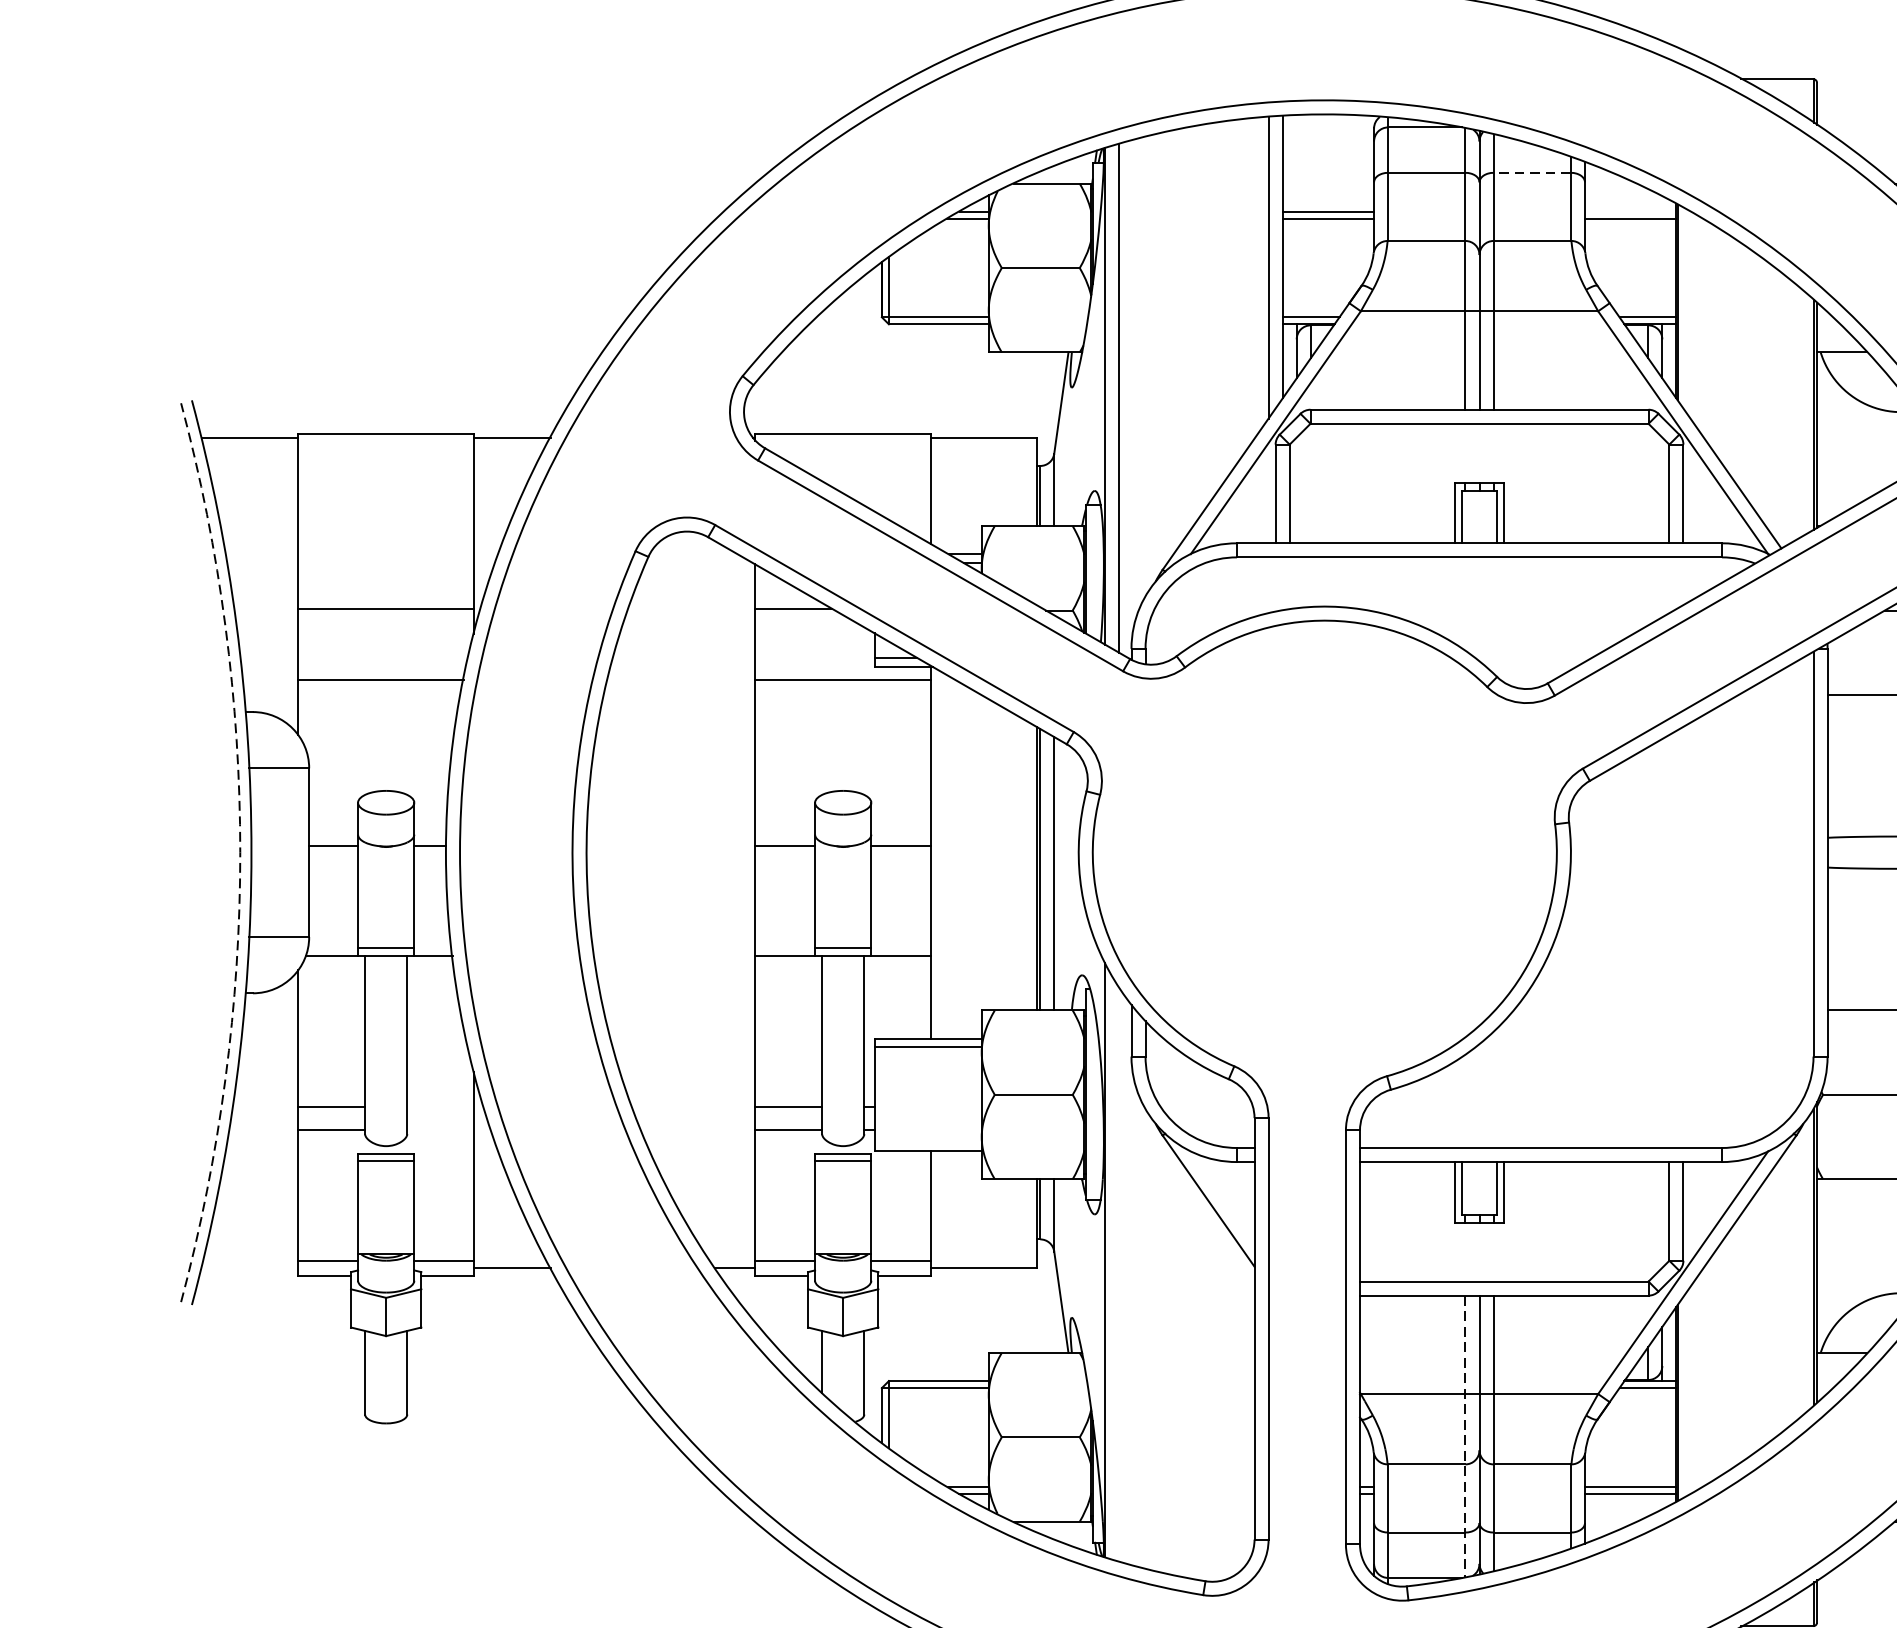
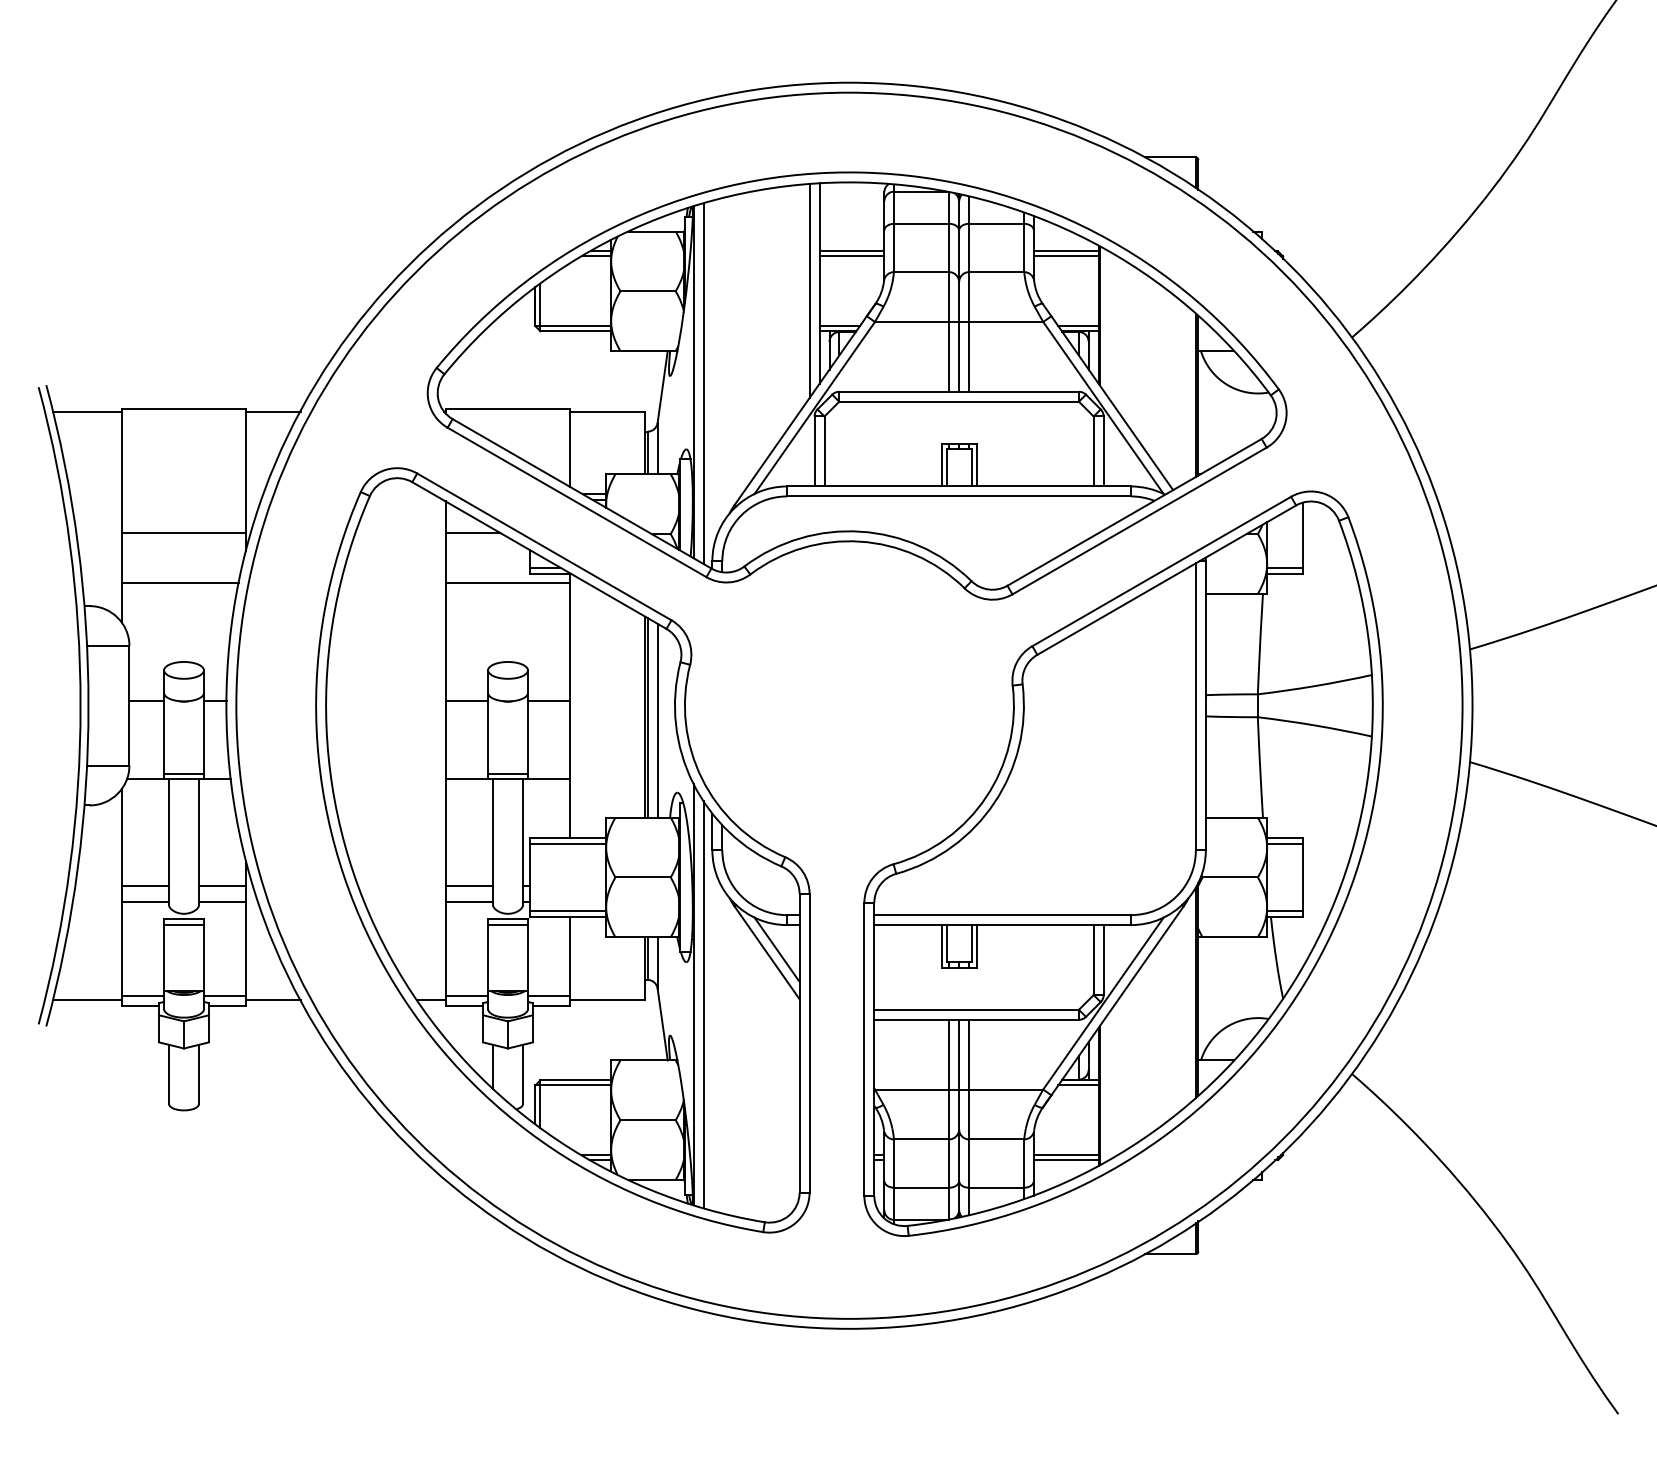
line: (1532, 172) -> (996, 223), dashed -> solid
line: (1629, 211) -> (1065, 251), added
arc: (240, 852) -> (80, 705), dashed -> solid
line: (440, 1107) -> (222, 886), added
line: (440, 1130) -> (222, 902), added
line: (928, 1142) -> (568, 911), added
line: (1221, 1196) -> (776, 949), added
line: (250, 1267) -> (87, 999), added
line: (1118, 1274) -> (703, 1004), added
line: (1465, 1436) -> (949, 1119), dashed -> solid

